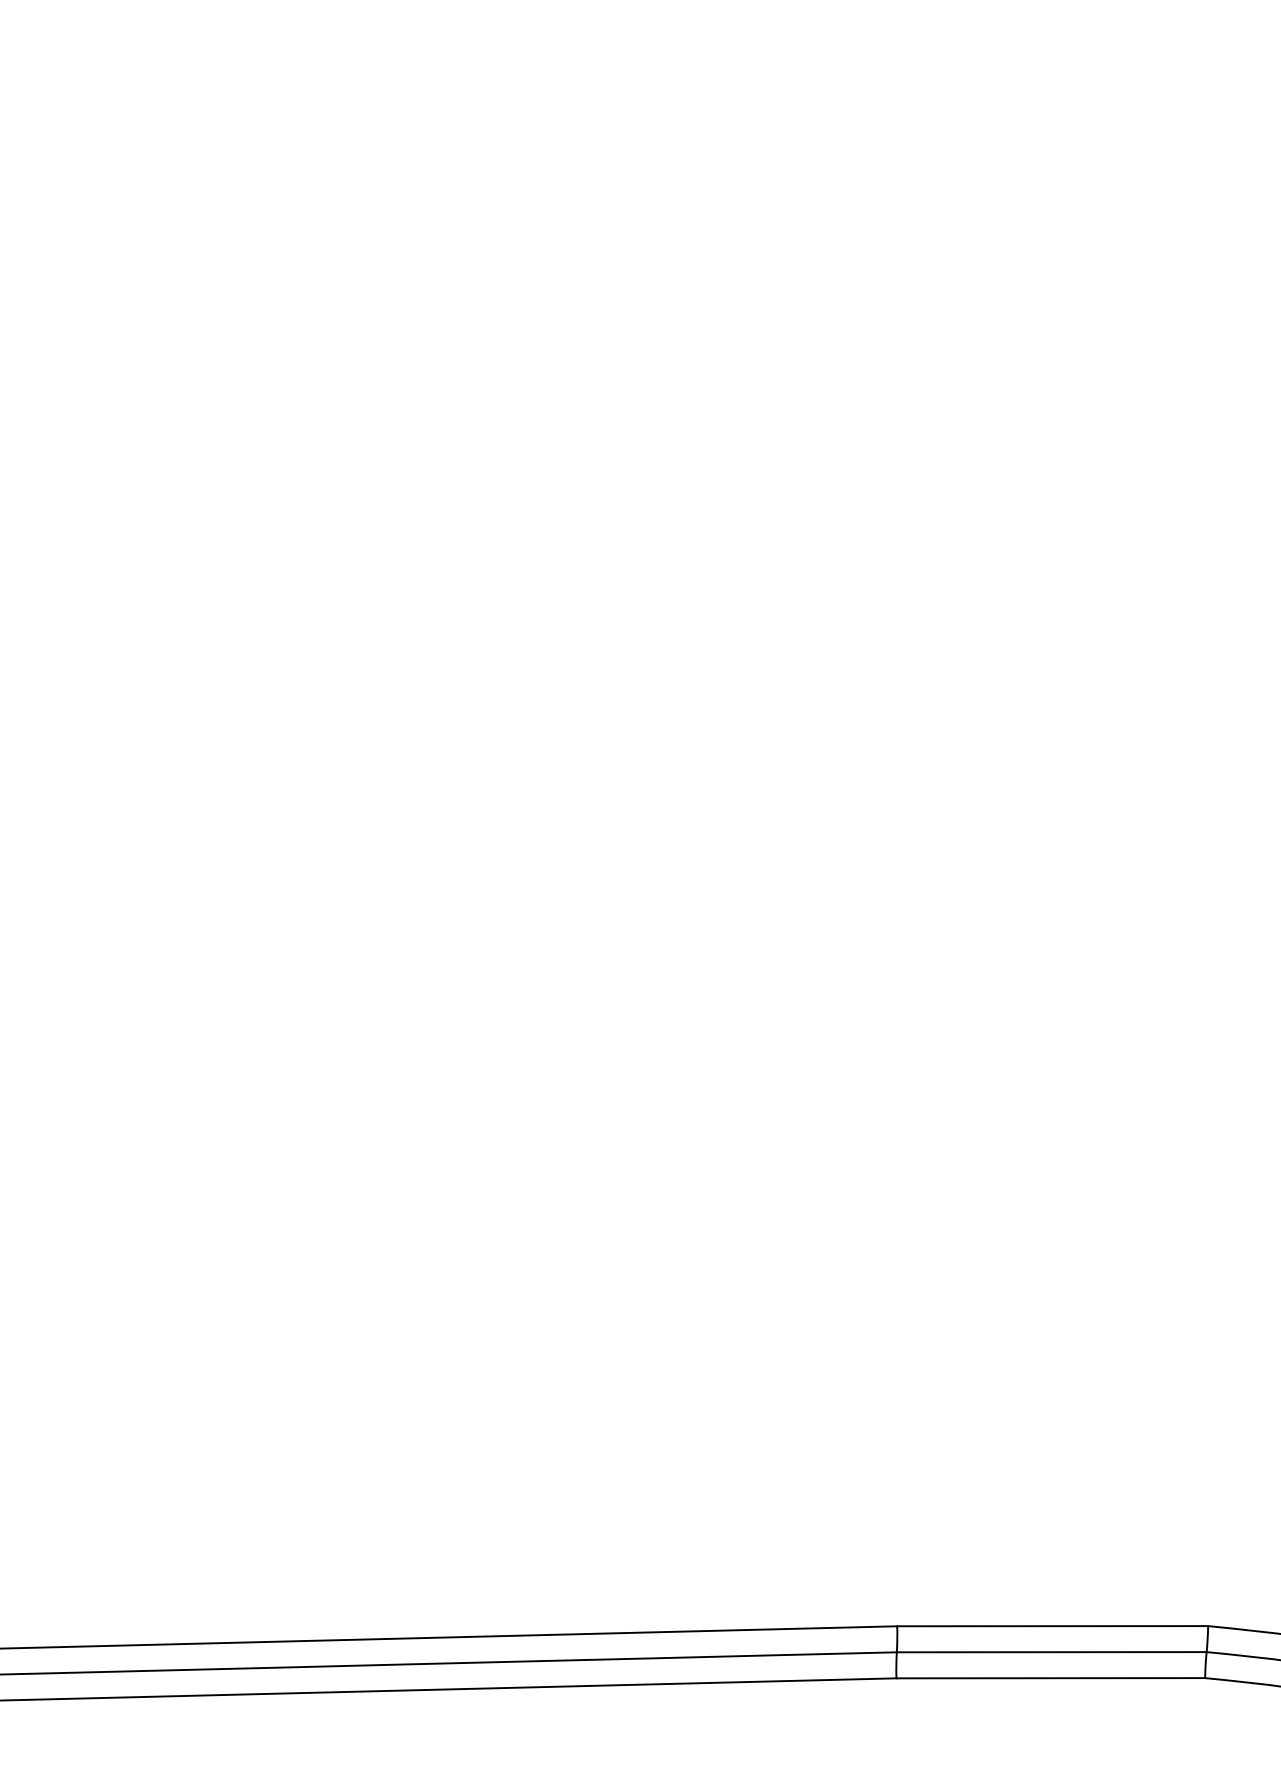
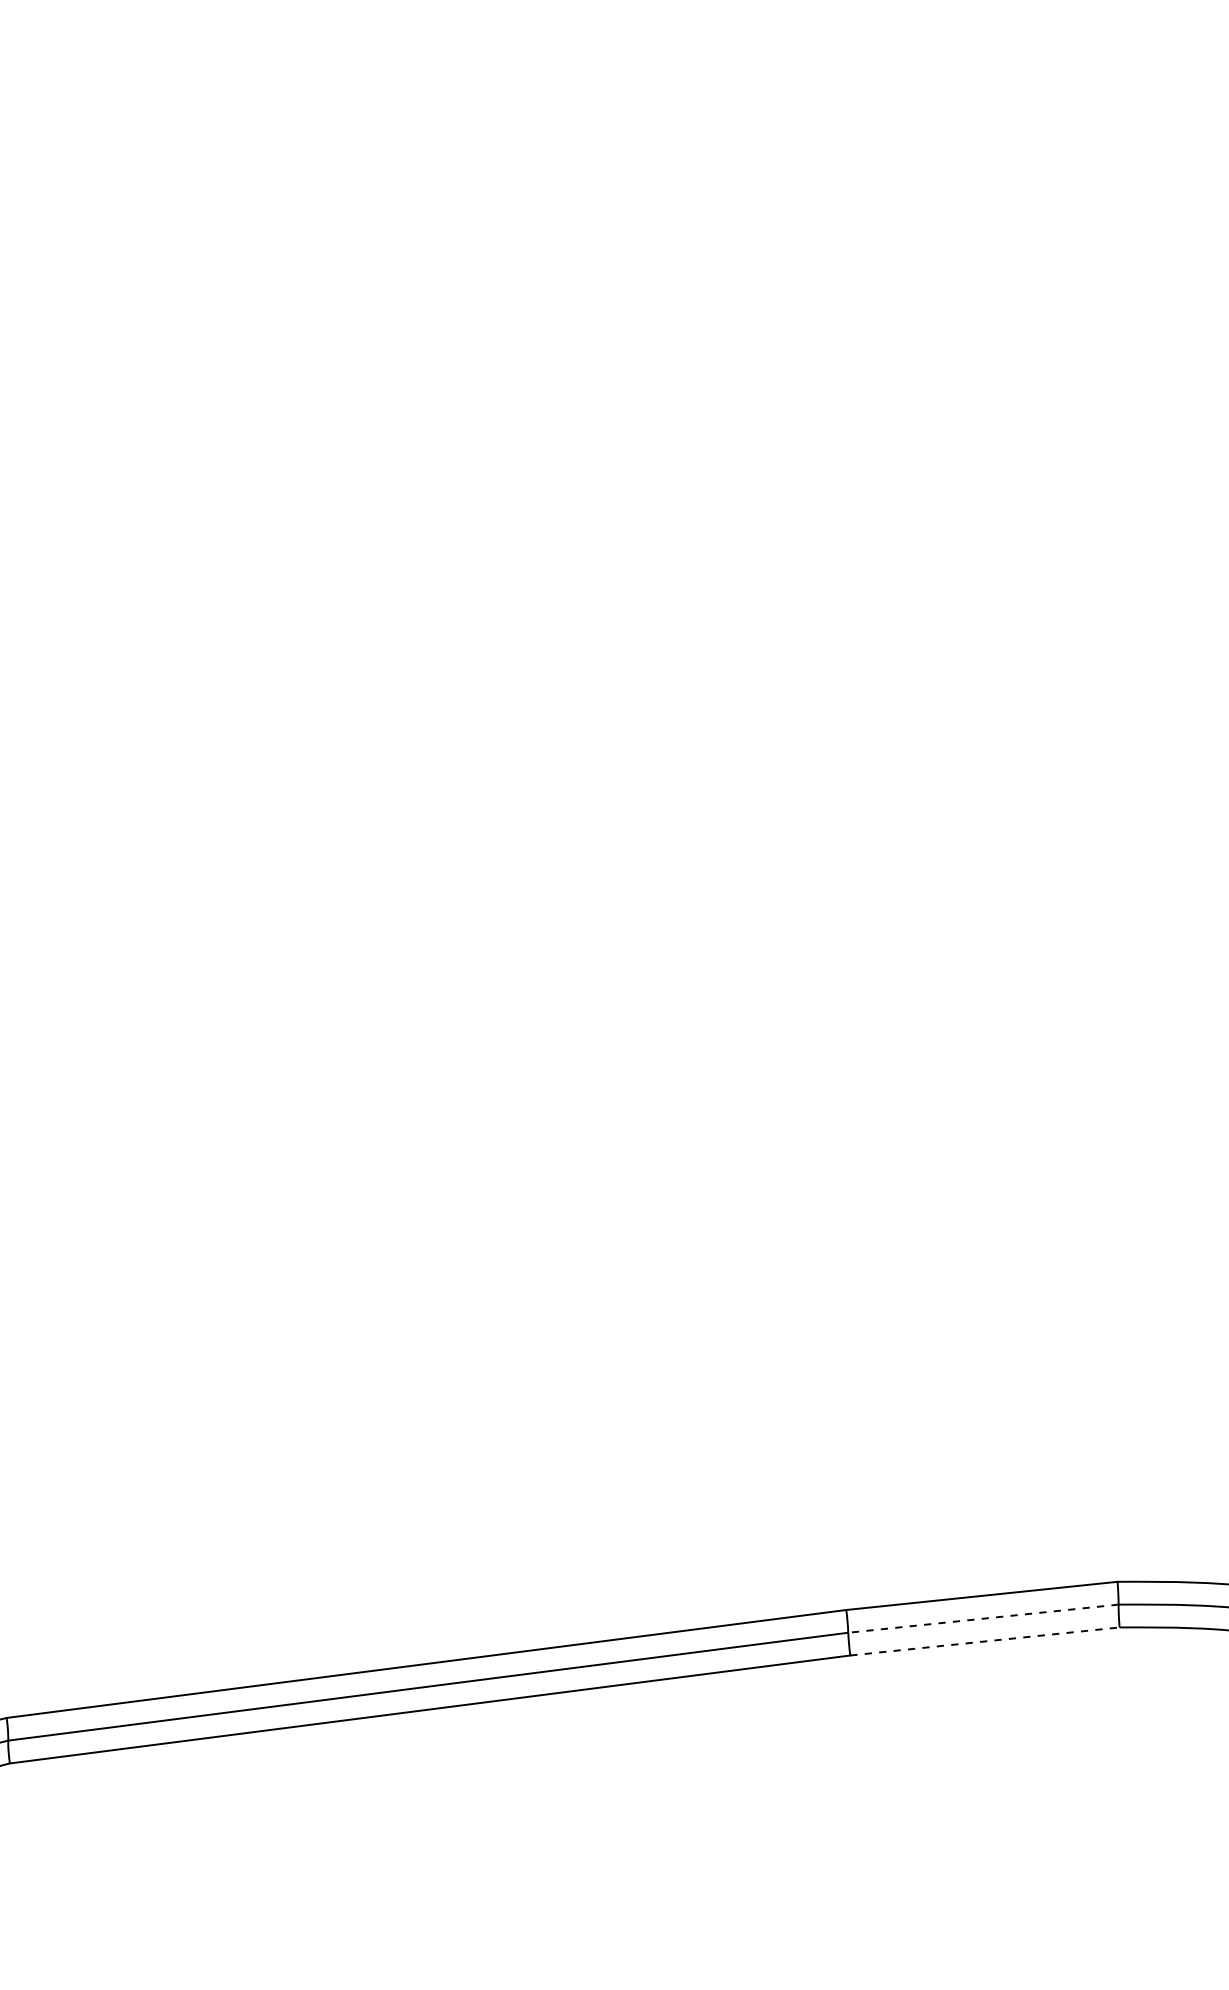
line: (1051, 1651) -> (983, 1618), solid -> dashed
line: (1051, 1678) -> (985, 1641), solid -> dashed

